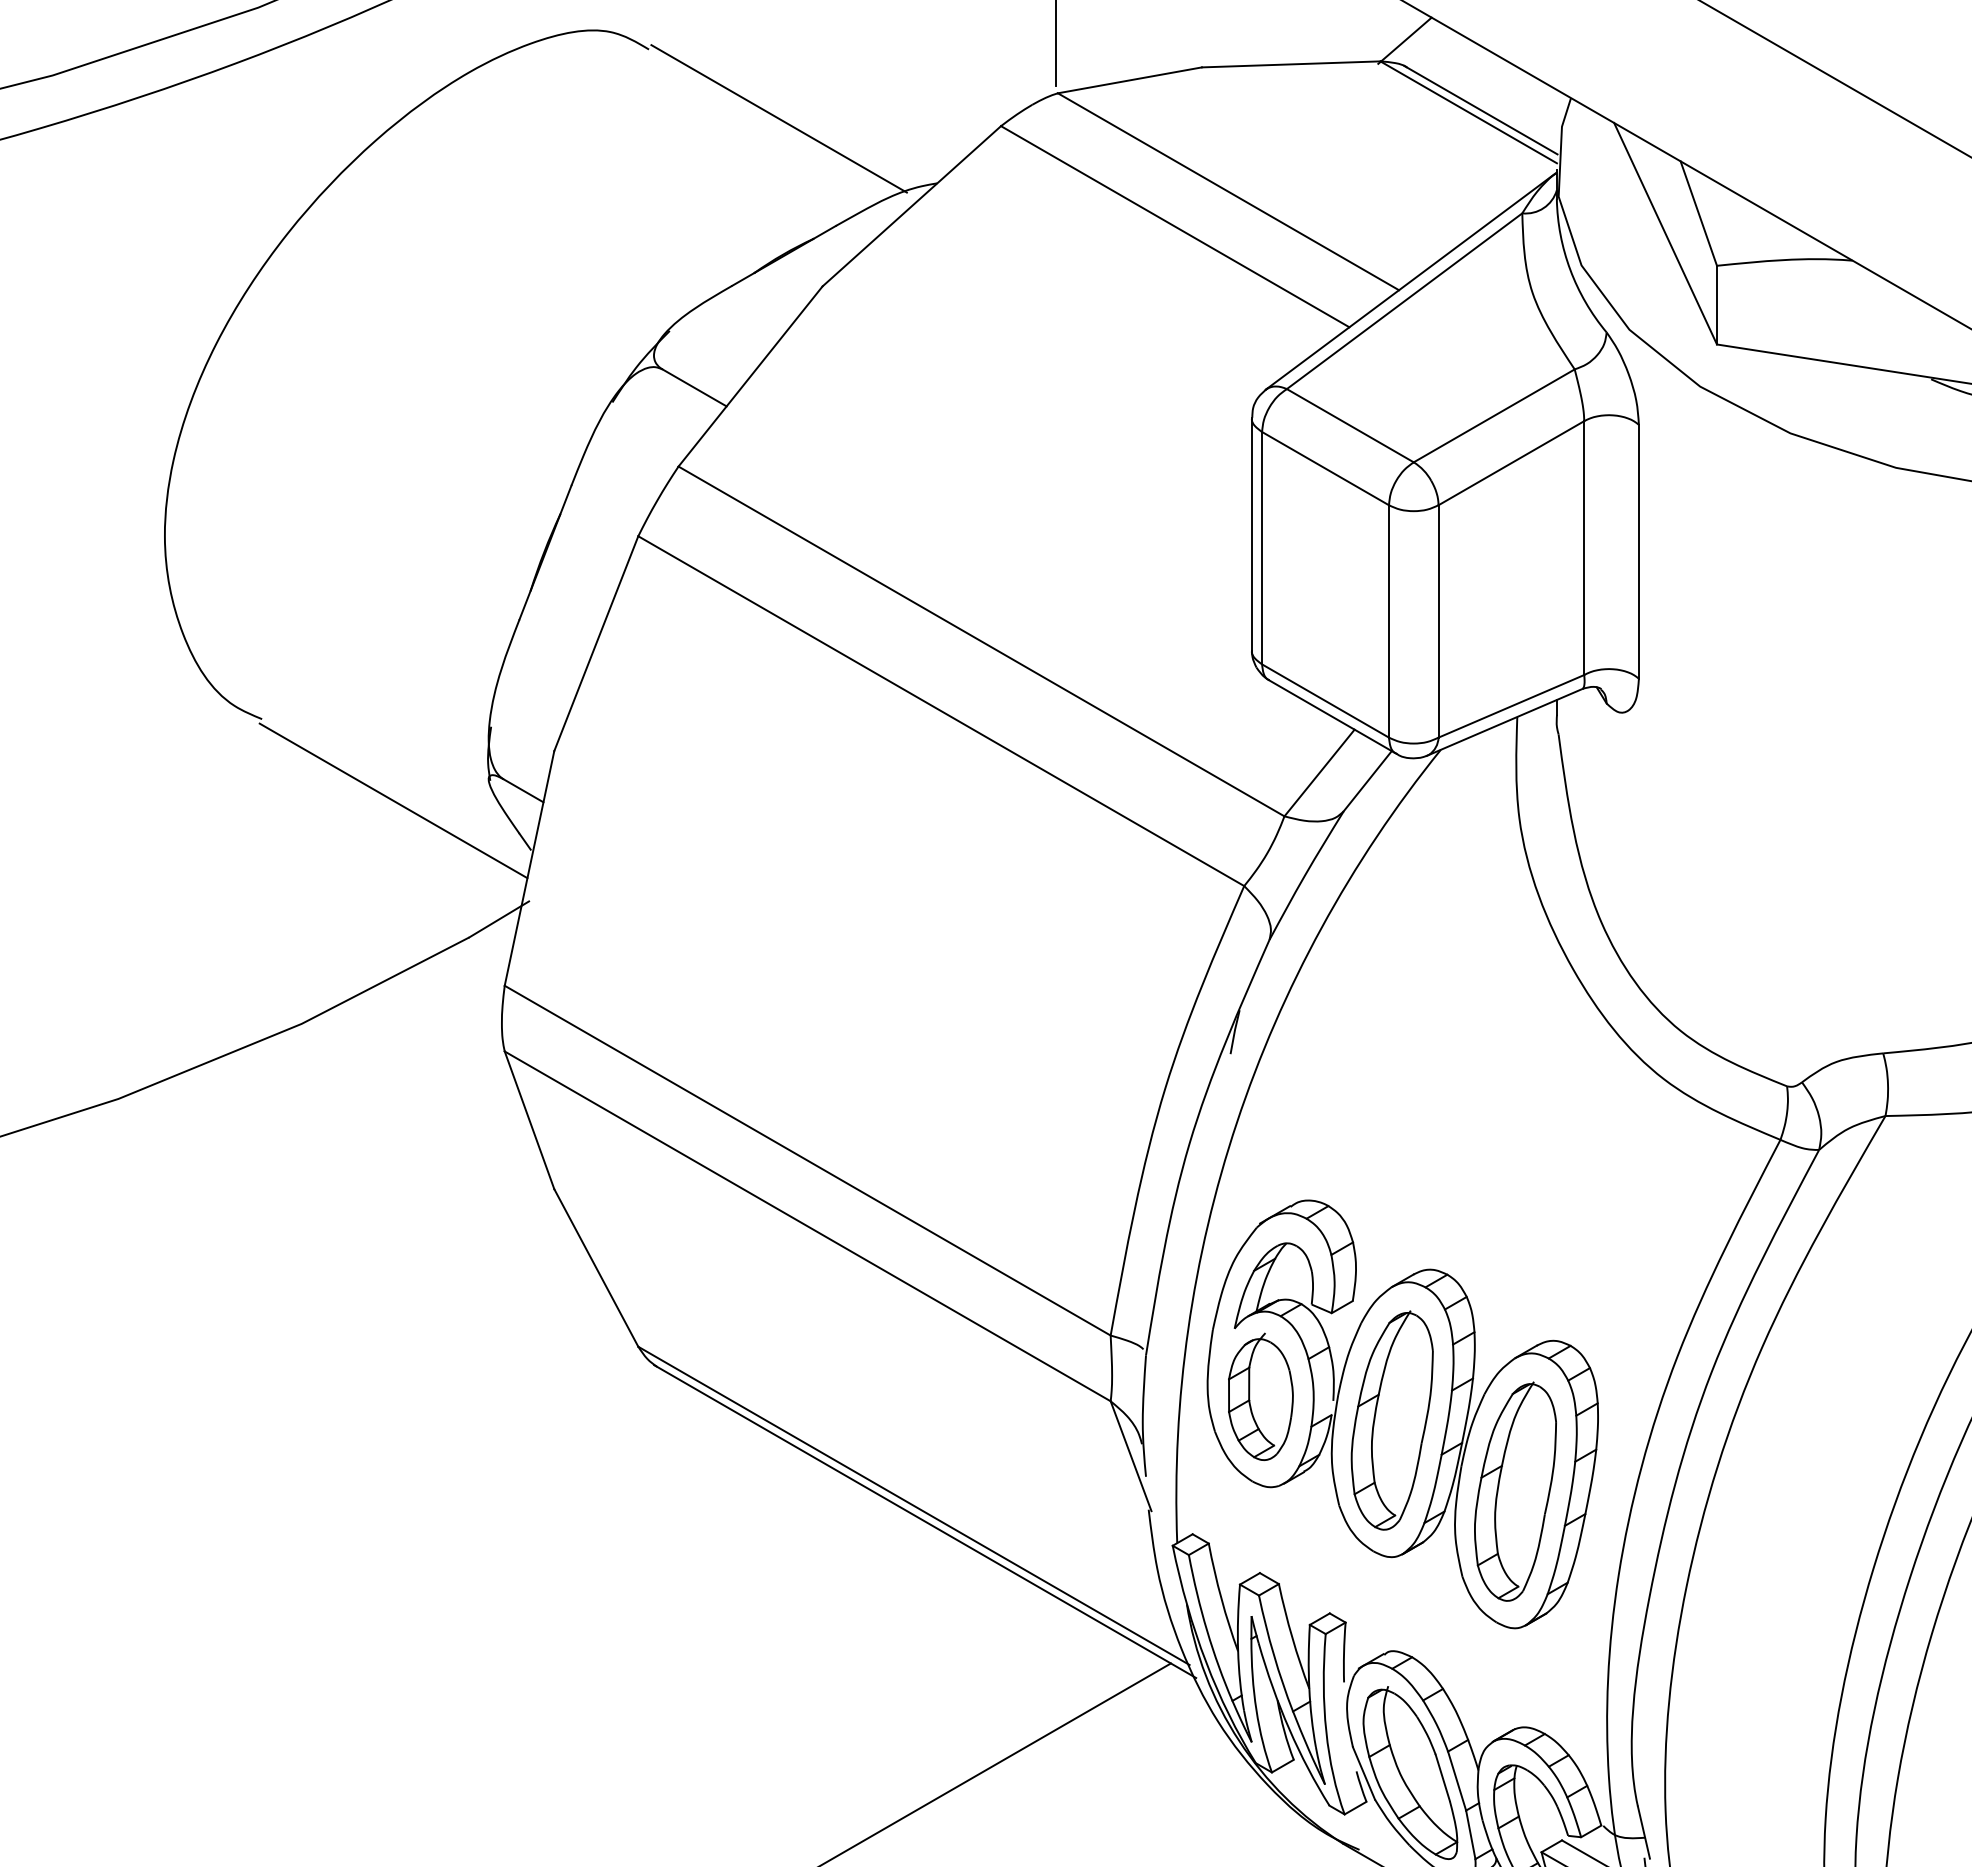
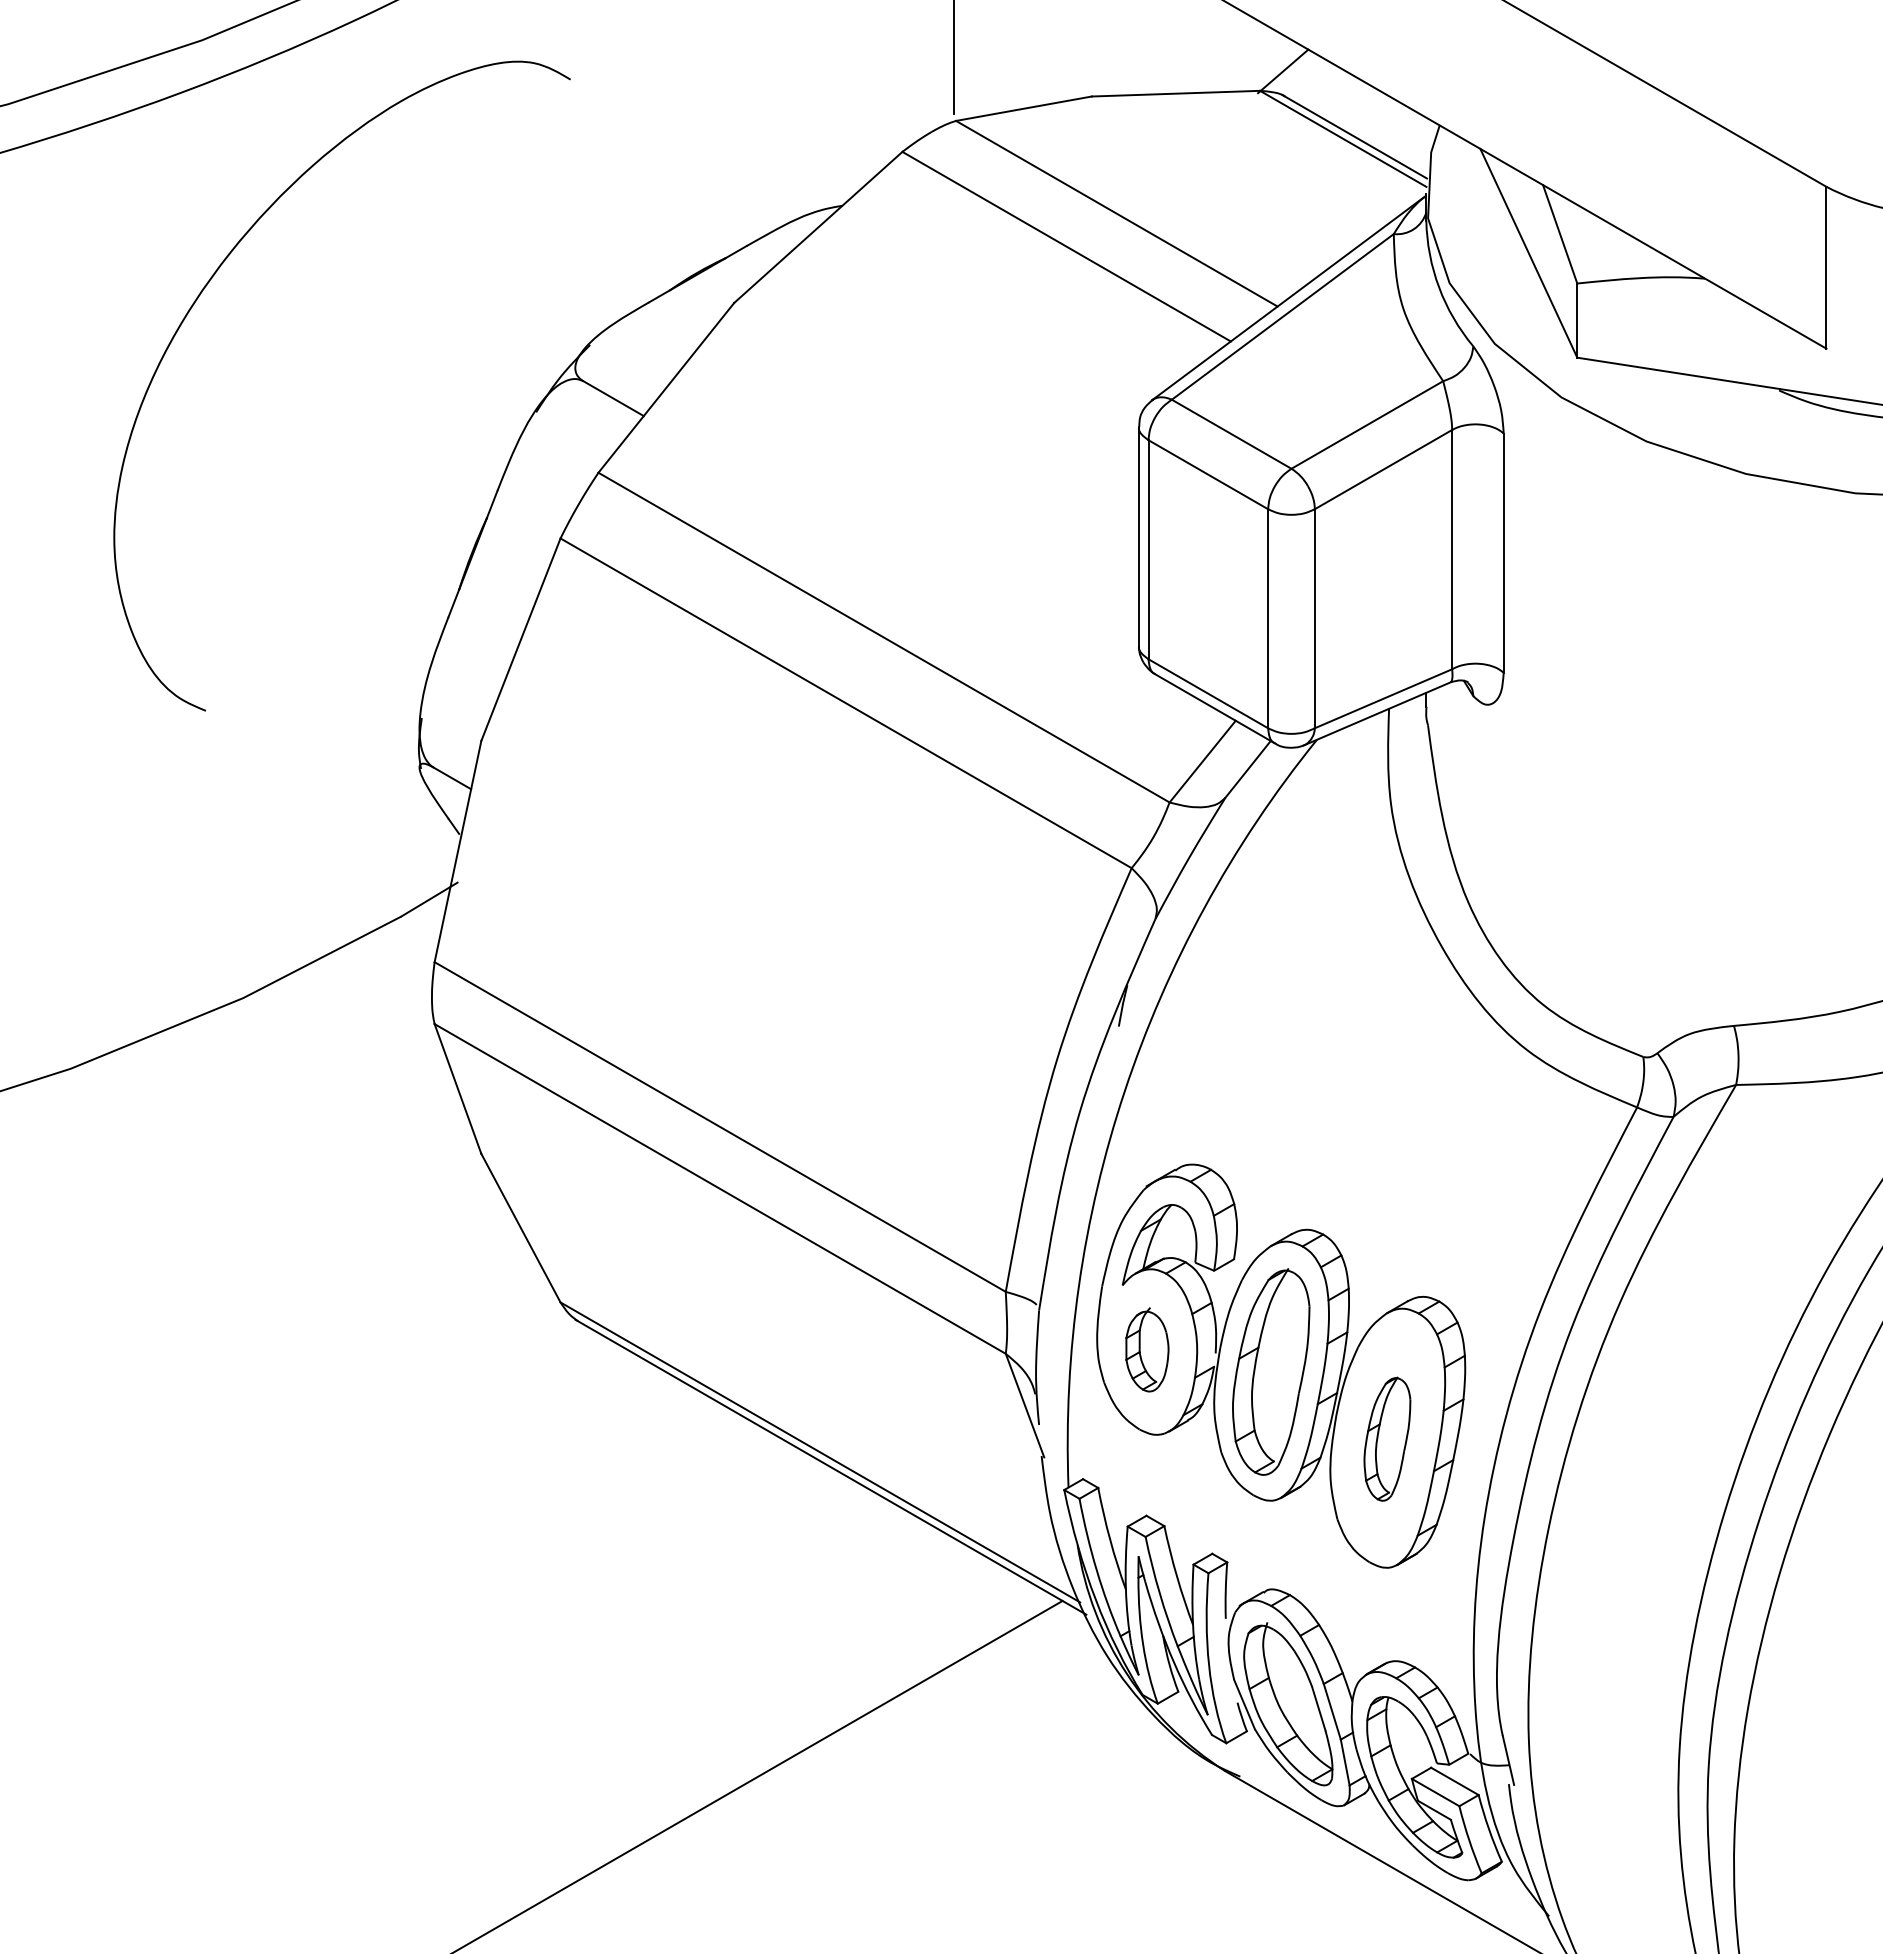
line: (778, 118) -> (692, 144), removed
line: (393, 800) -> (329, 787), removed
part: (1261, 1396) -> (1147, 1349), size x0.7
part: (1515, 1491) -> (1387, 1438), size x0.6

